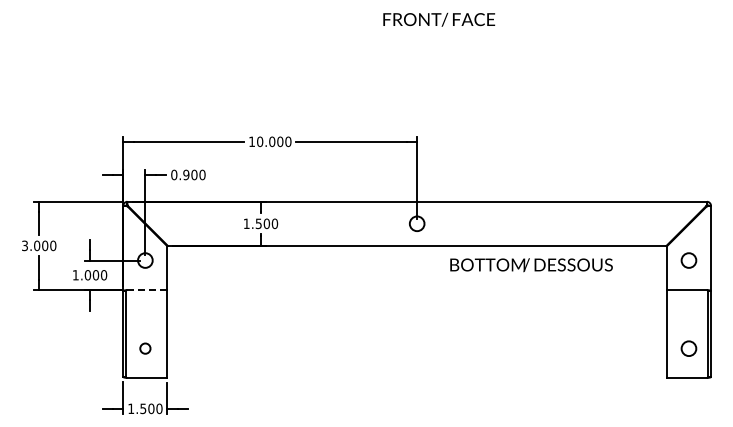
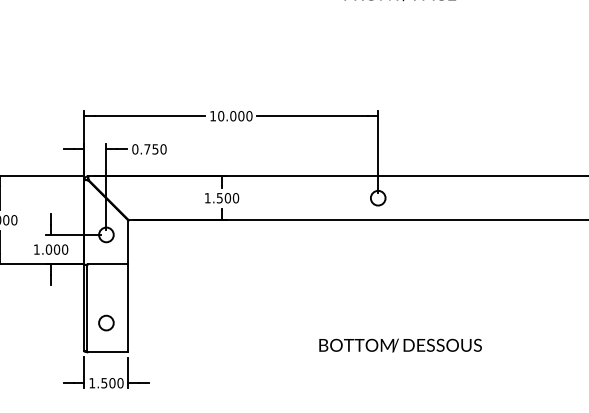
text: (190, 174) -> (151, 148), 0.900 -> 0.750
text: (531, 265) -> (400, 345), moved
line: (147, 289) -> (108, 263), dashed -> solid
circle: (145, 348) -> (106, 322), size x1.43

